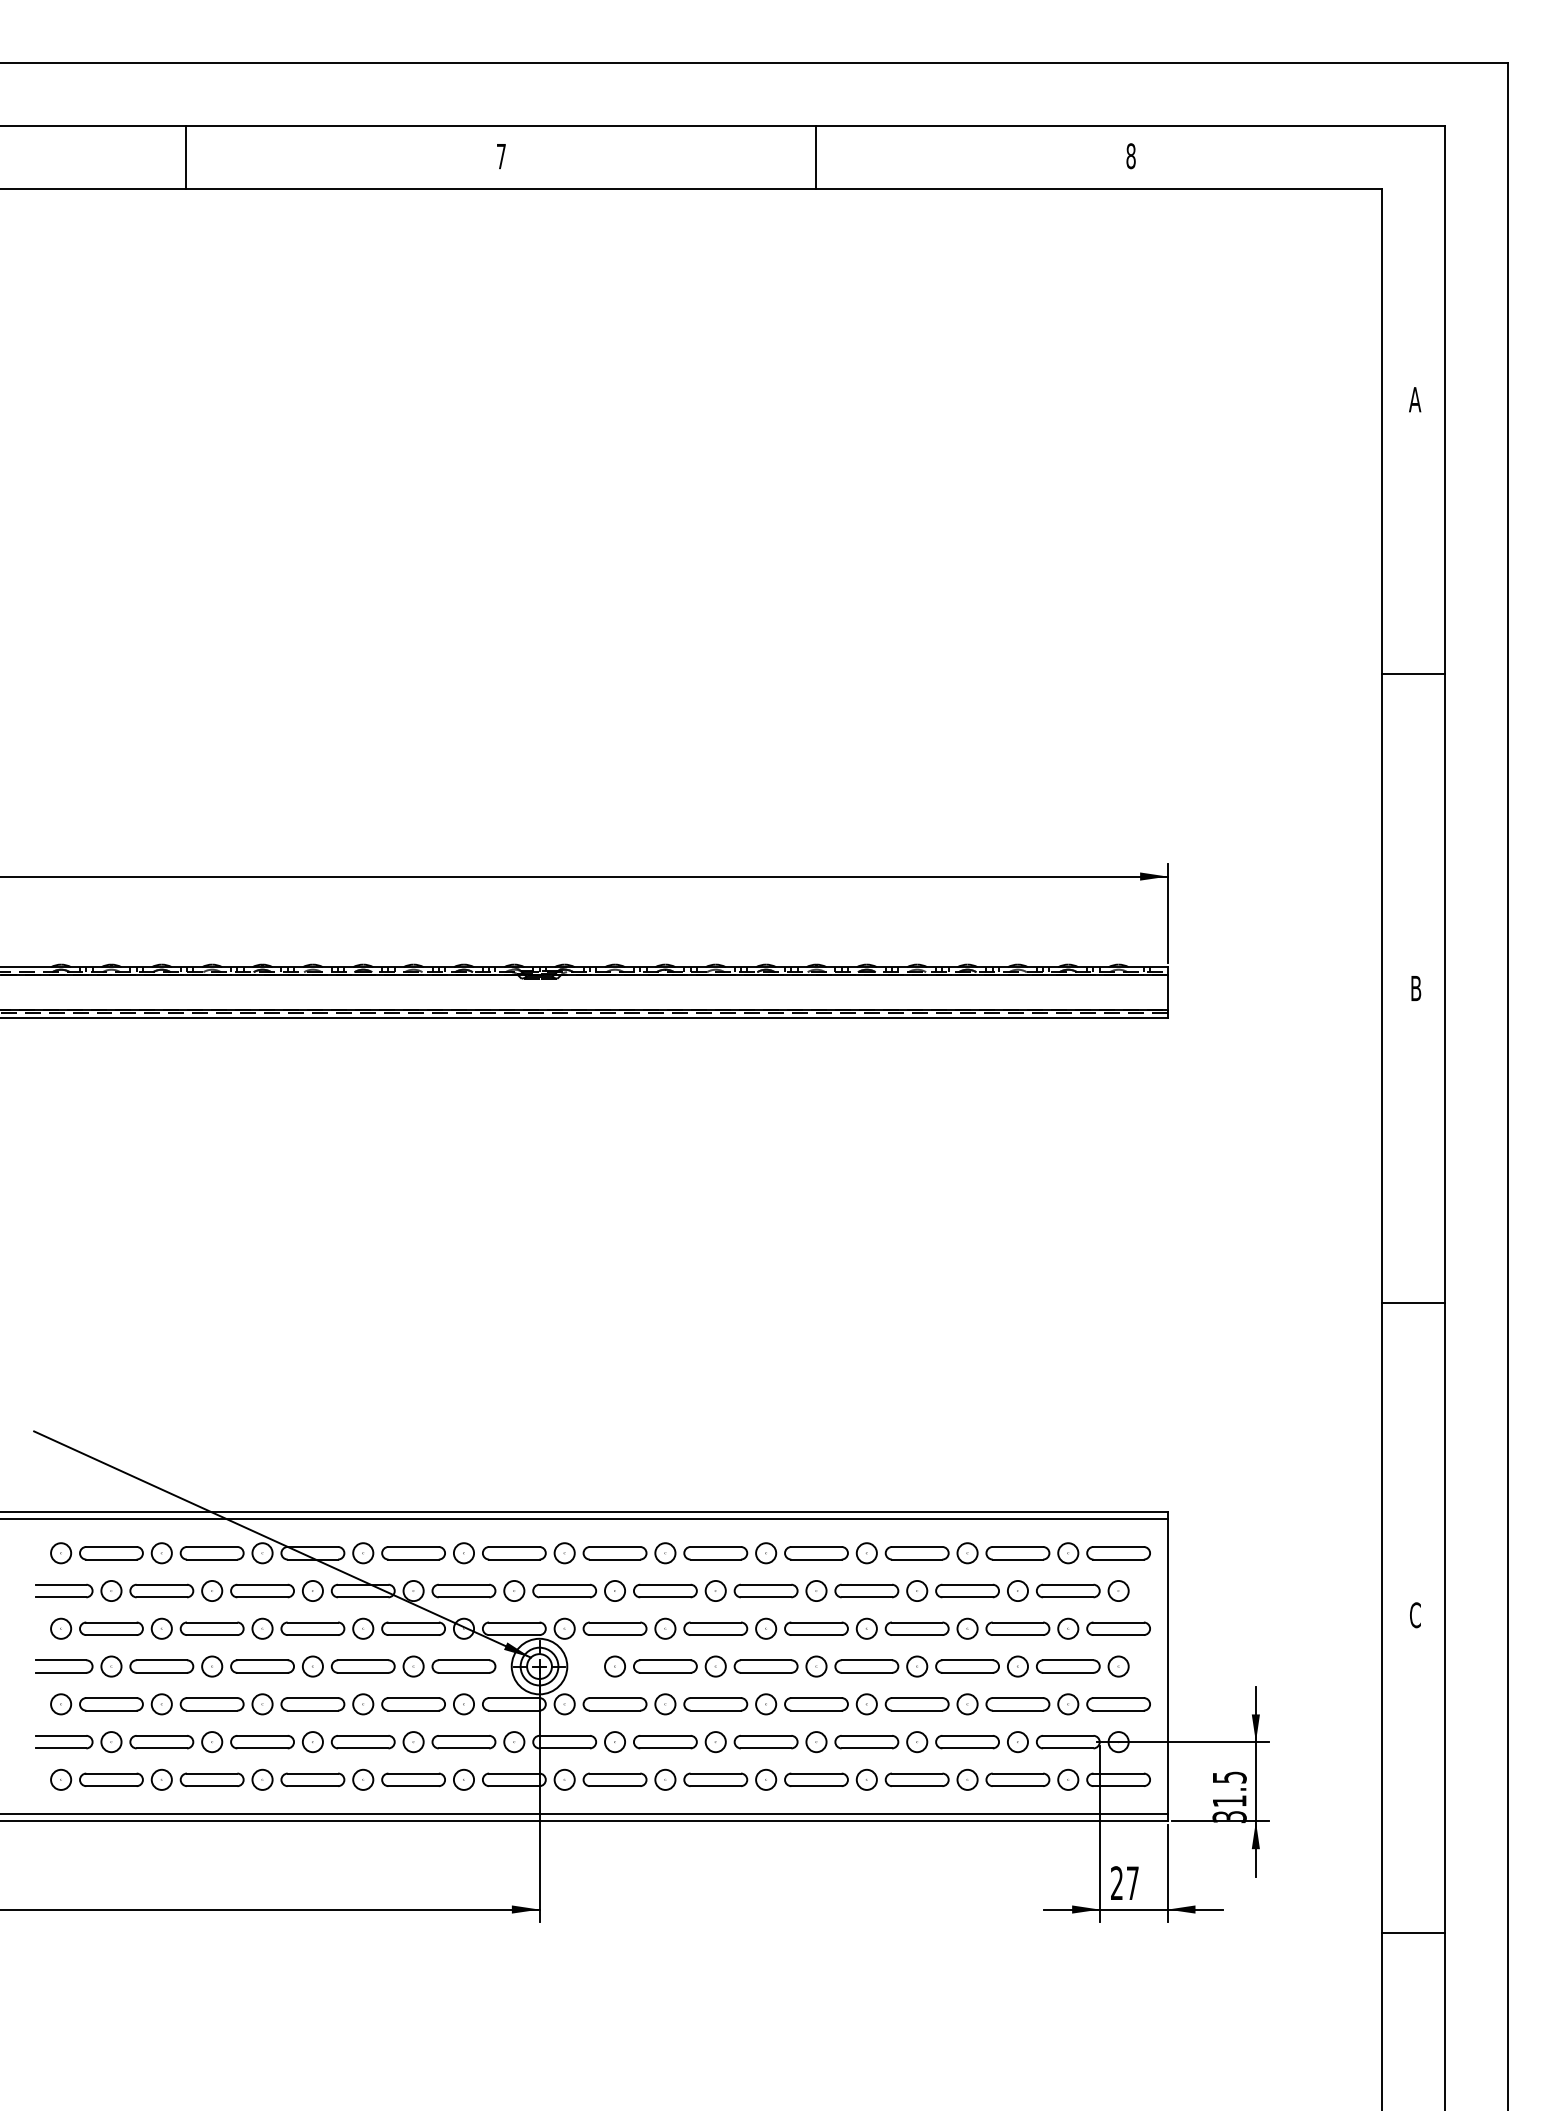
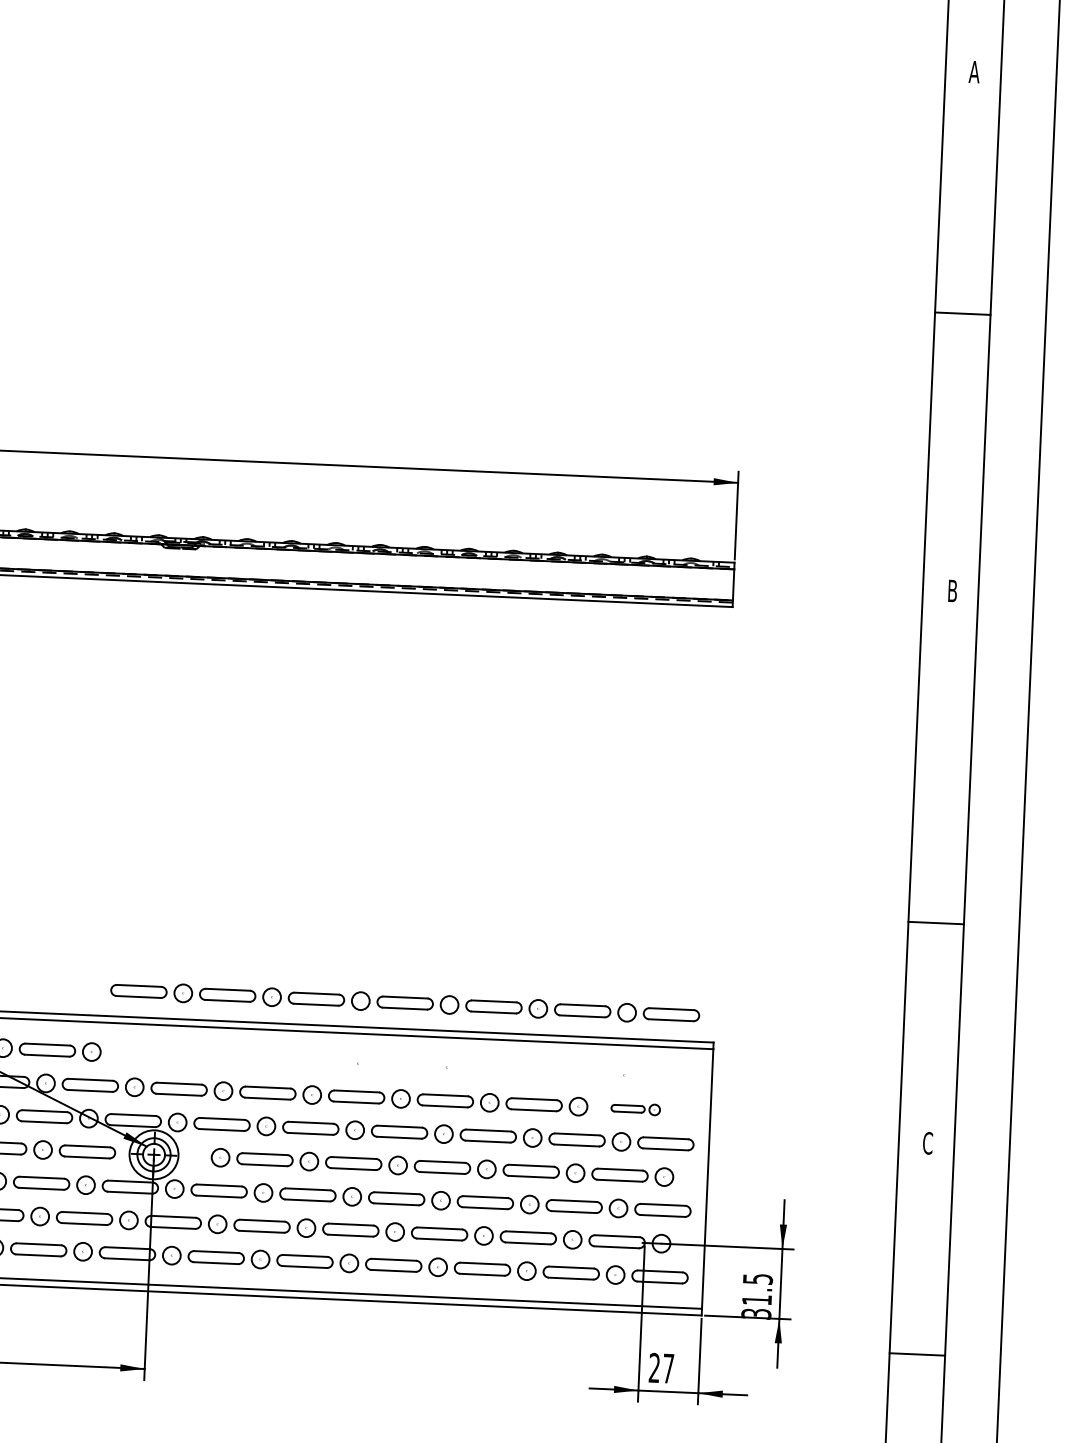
line: (1413, 1303) -> (935, 923), moved
part: (816, 1553) -> (405, 1003), moved
part: (1082, 1590) -> (635, 1108), size x0.6
line: (1413, 1932) -> (917, 1354), moved

